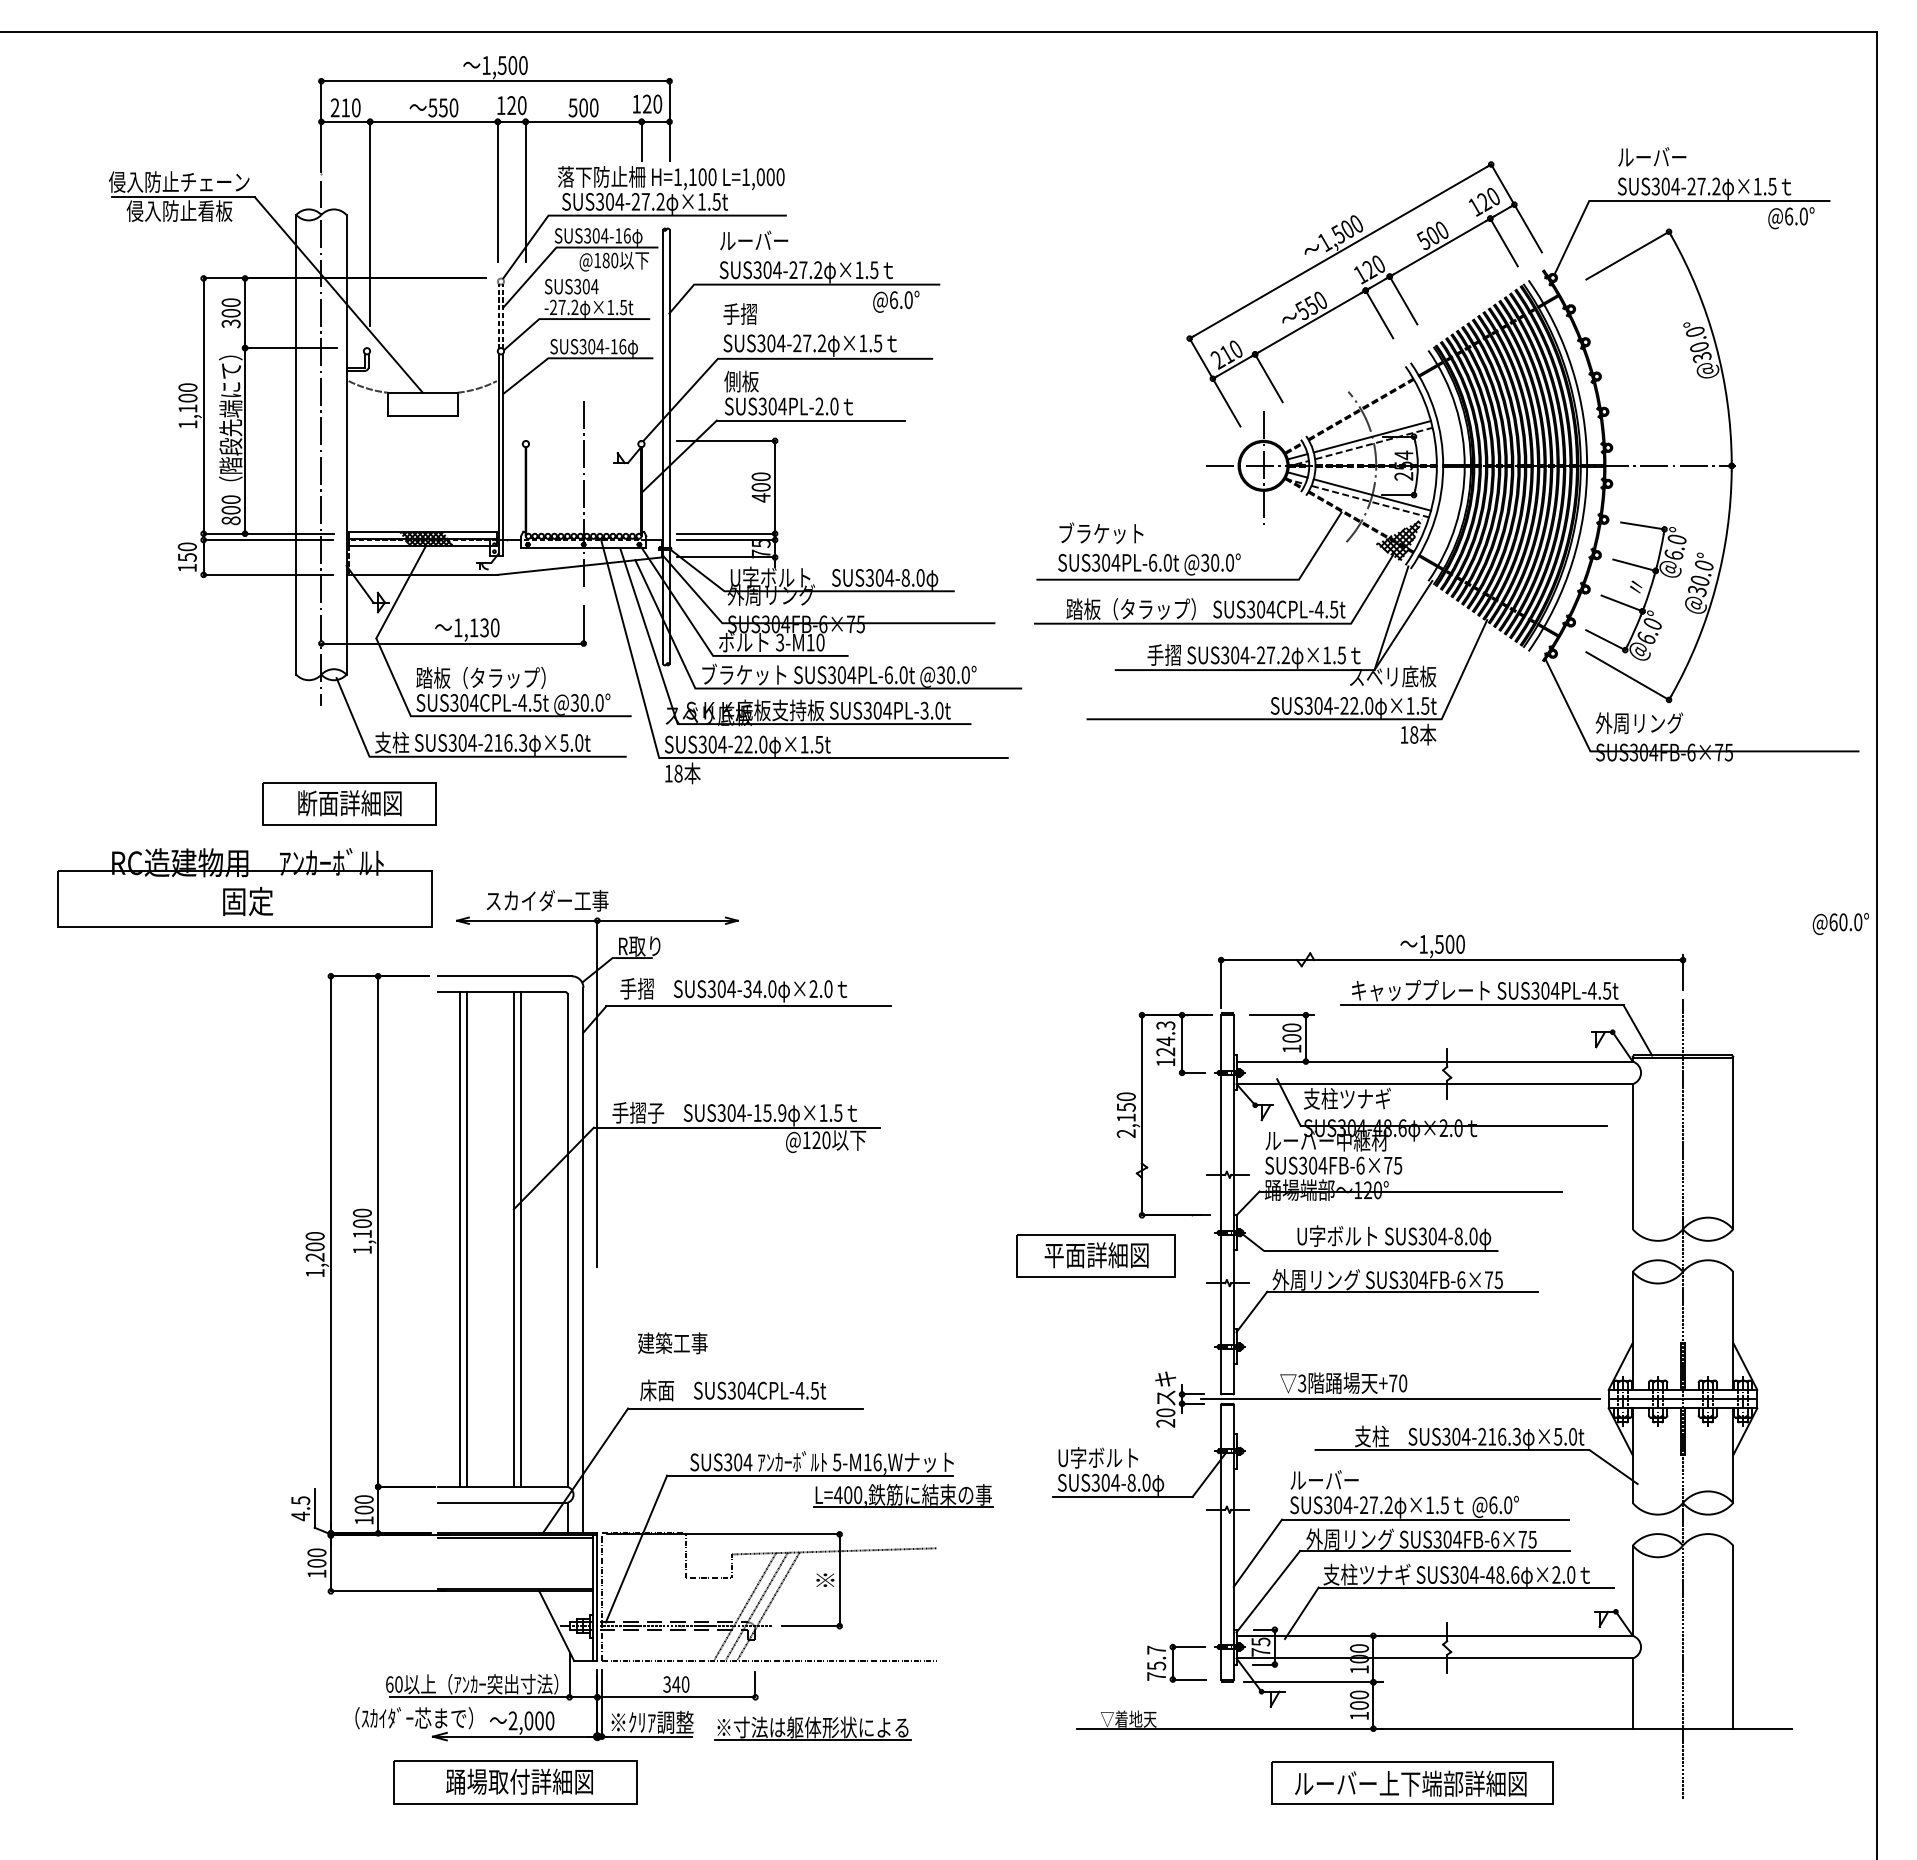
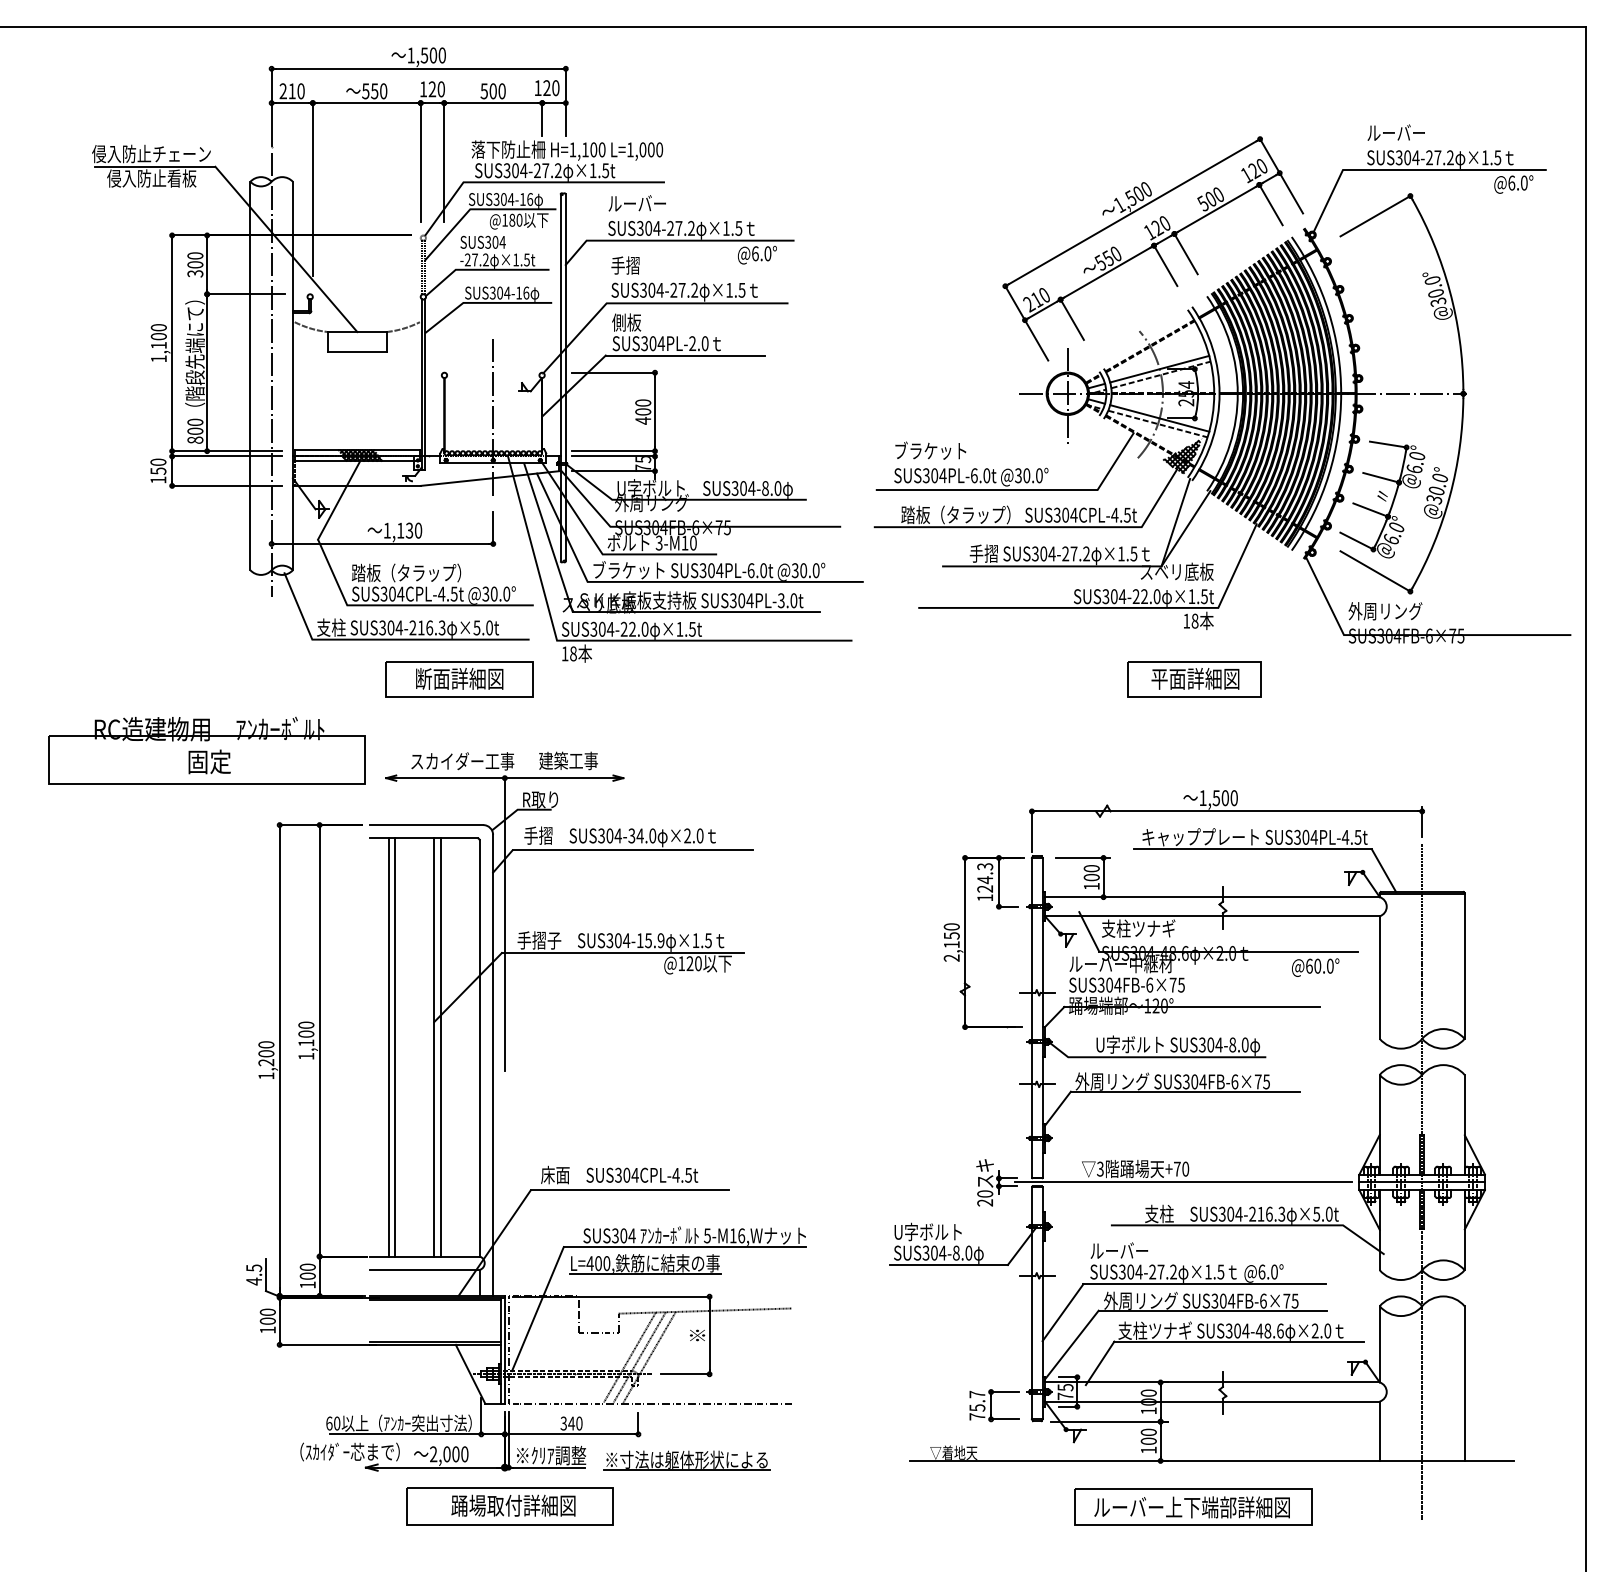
part: (349, 803) -> (459, 679), moved
text: (1840, 924) -> (1315, 968), moved
part: (1095, 1255) -> (1194, 679), moved
text: (672, 1343) -> (568, 761), moved
part: (903, 1496) -> (645, 1264), moved
part: (515, 1782) -> (510, 1506), moved

